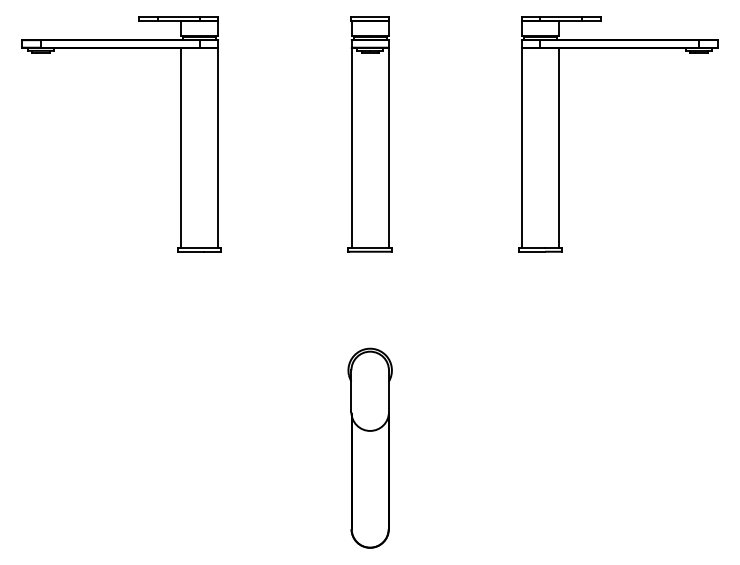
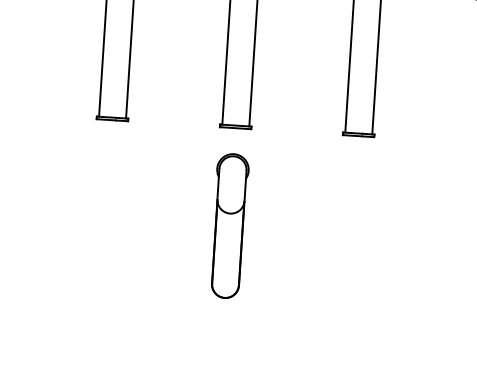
part: (369, 447) -> (228, 225), moved

